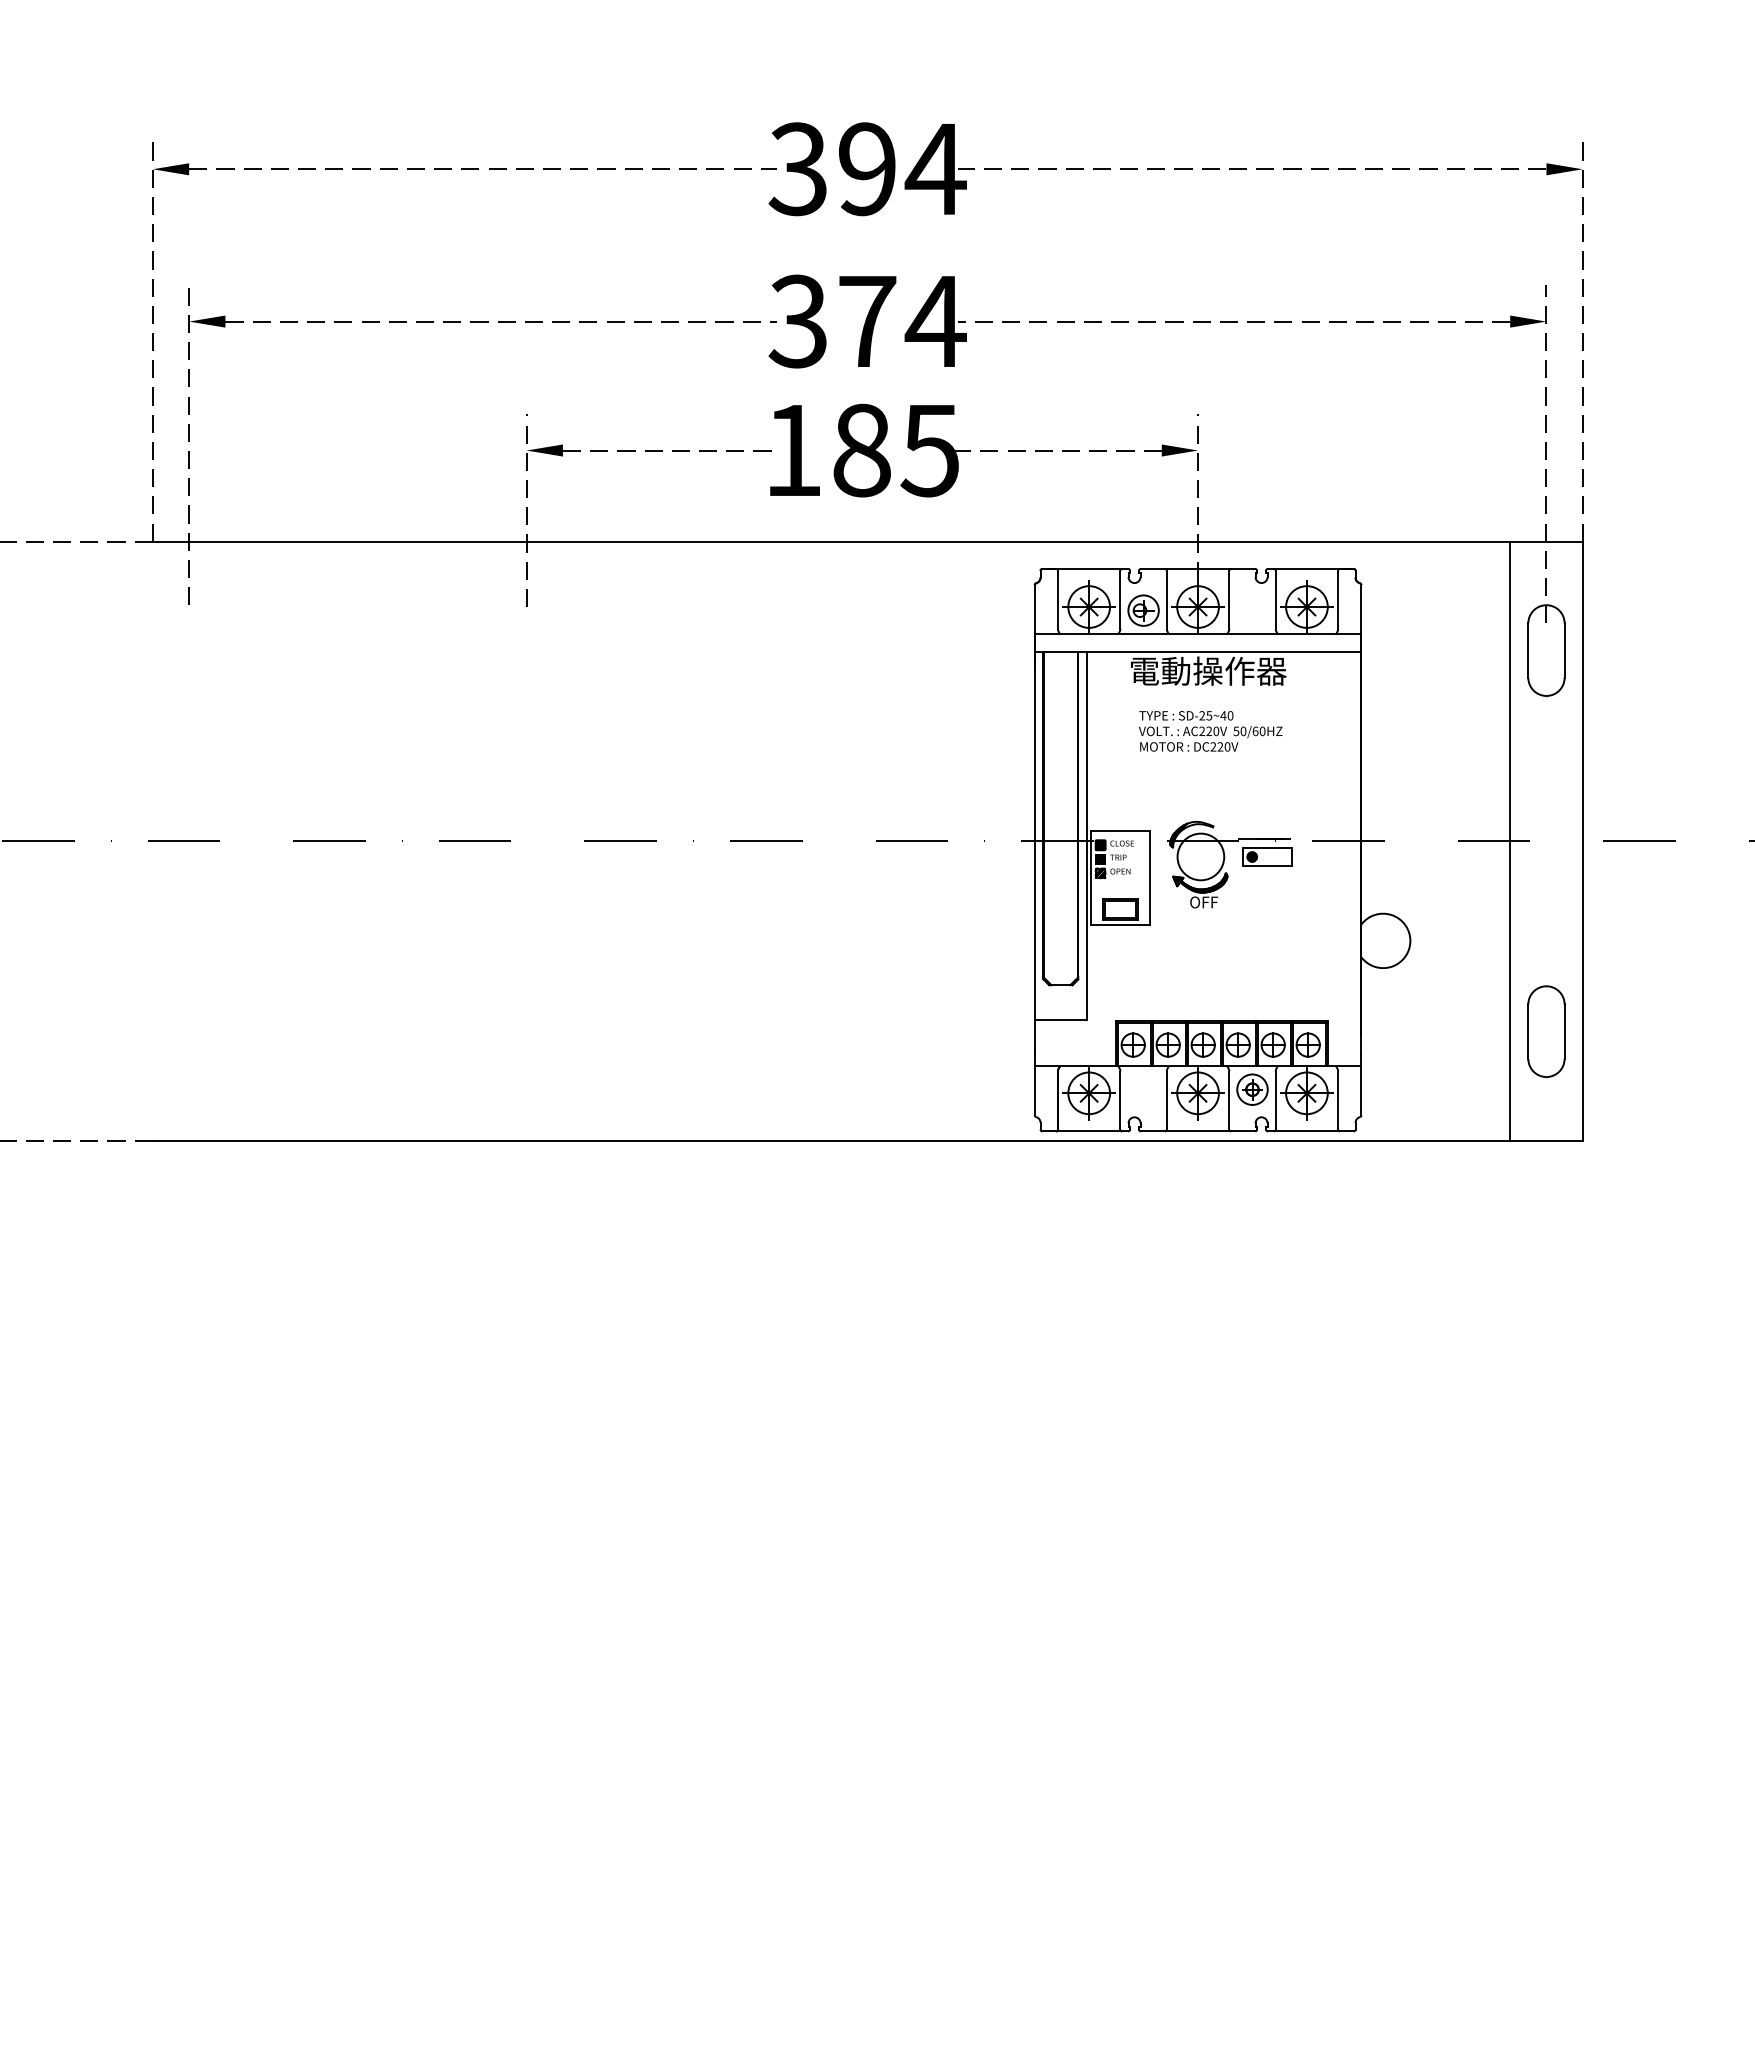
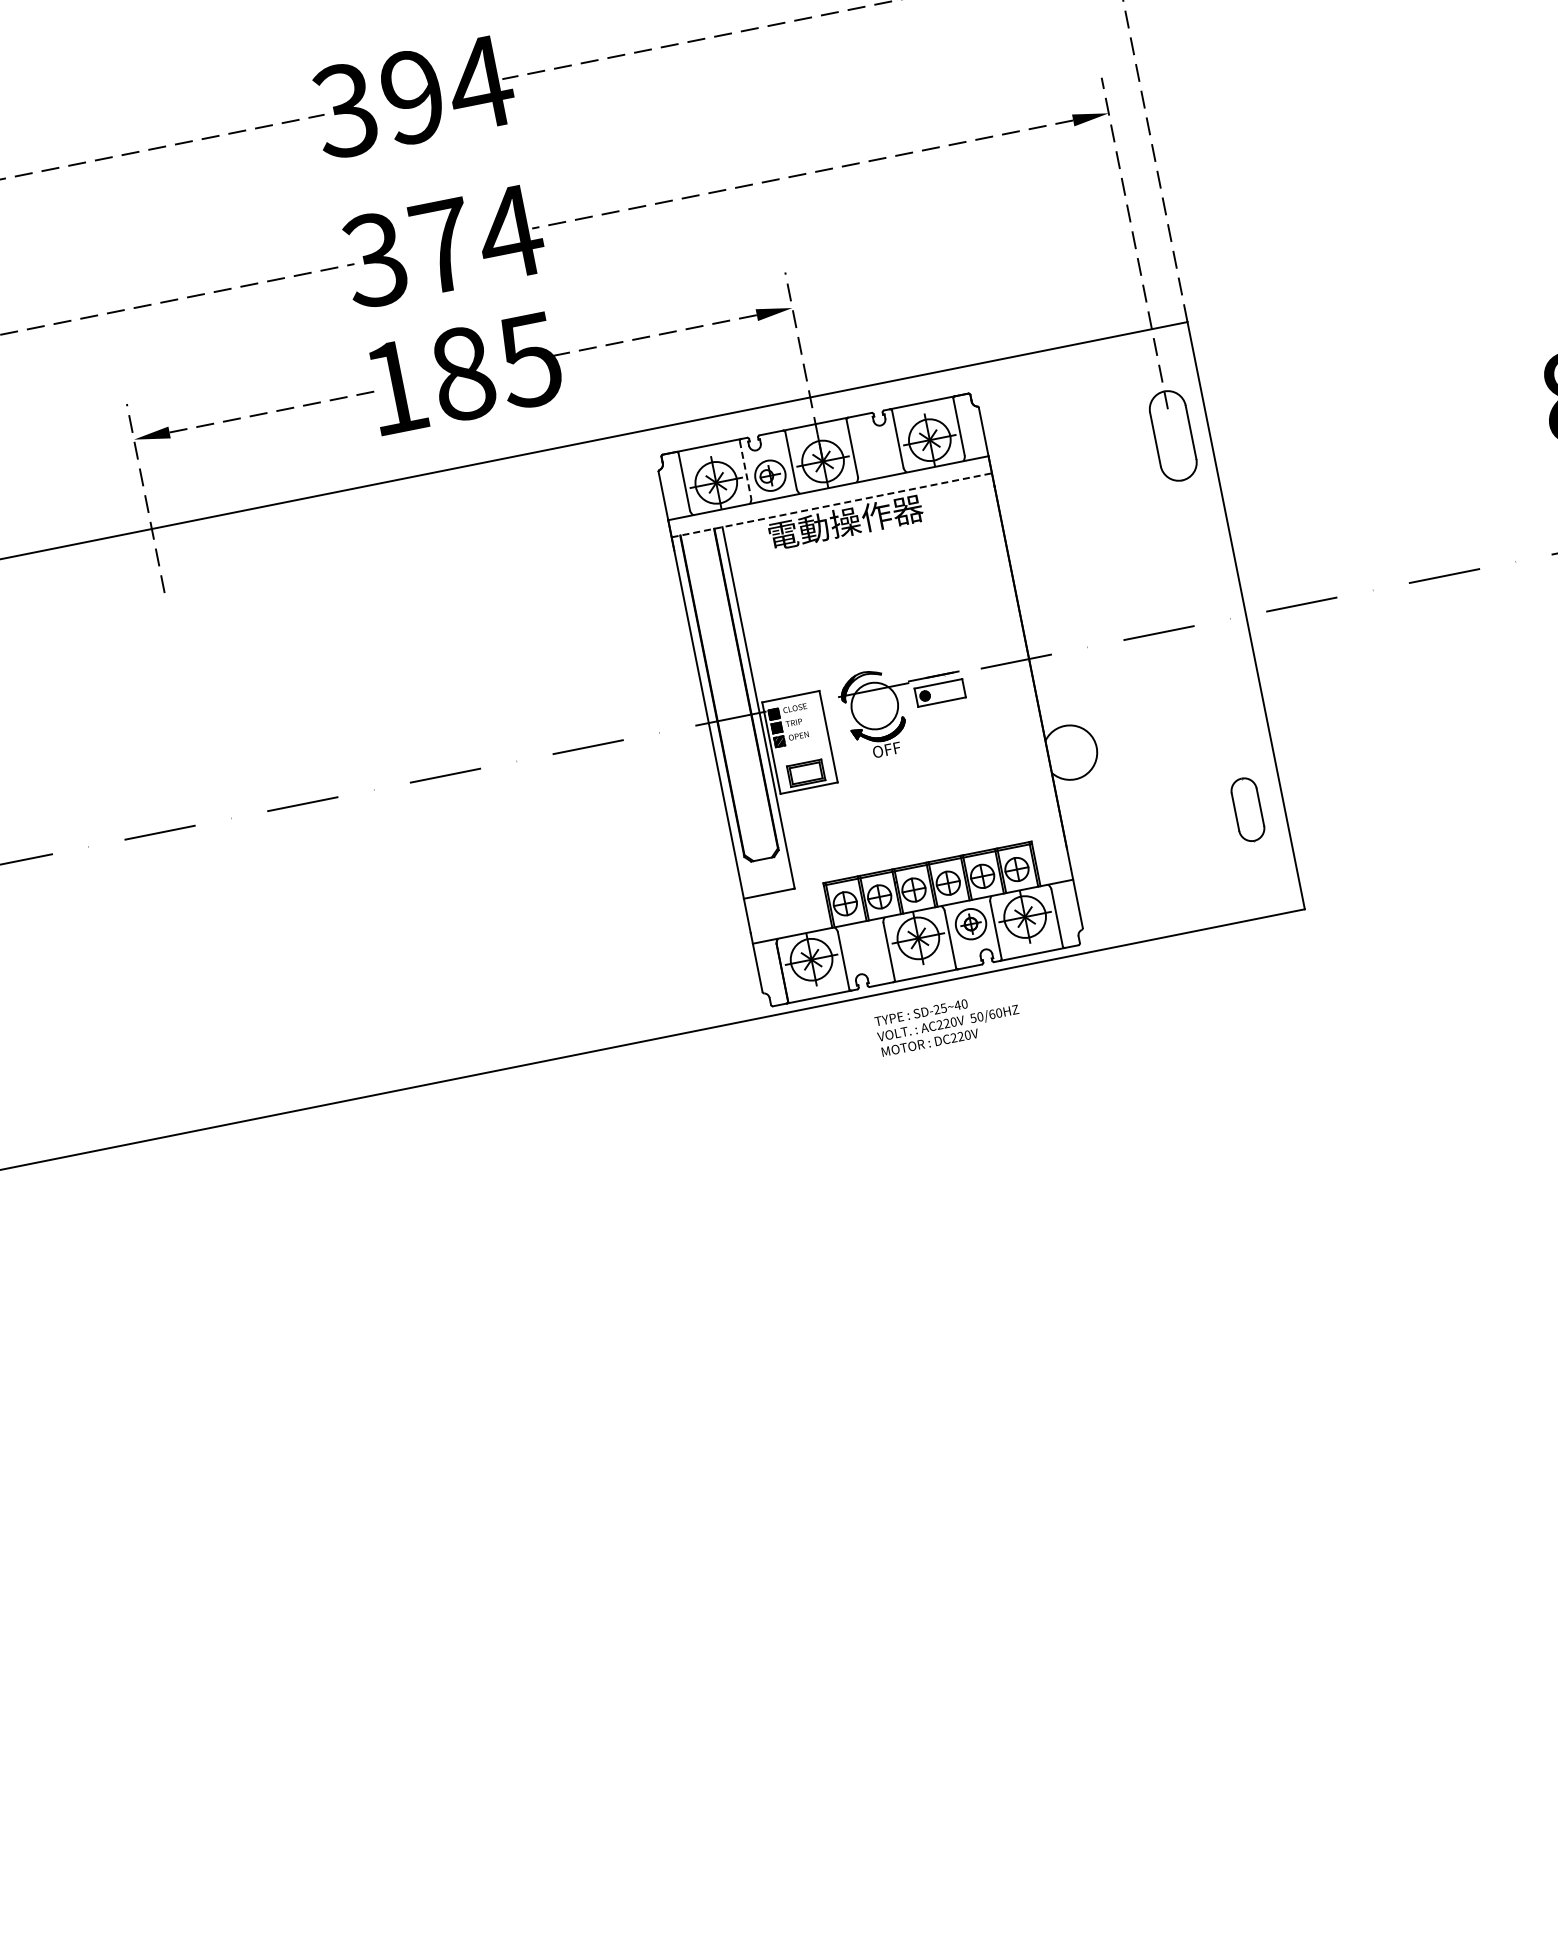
line: (1120, 600) -> (745, 470), solid -> dashed
line: (1198, 651) -> (832, 505), solid -> dashed
text: (1210, 731) -> (948, 1023), moved
line: (1510, 840) -> (1175, 629), removed
part: (1546, 1031) -> (1247, 809), size x0.7

